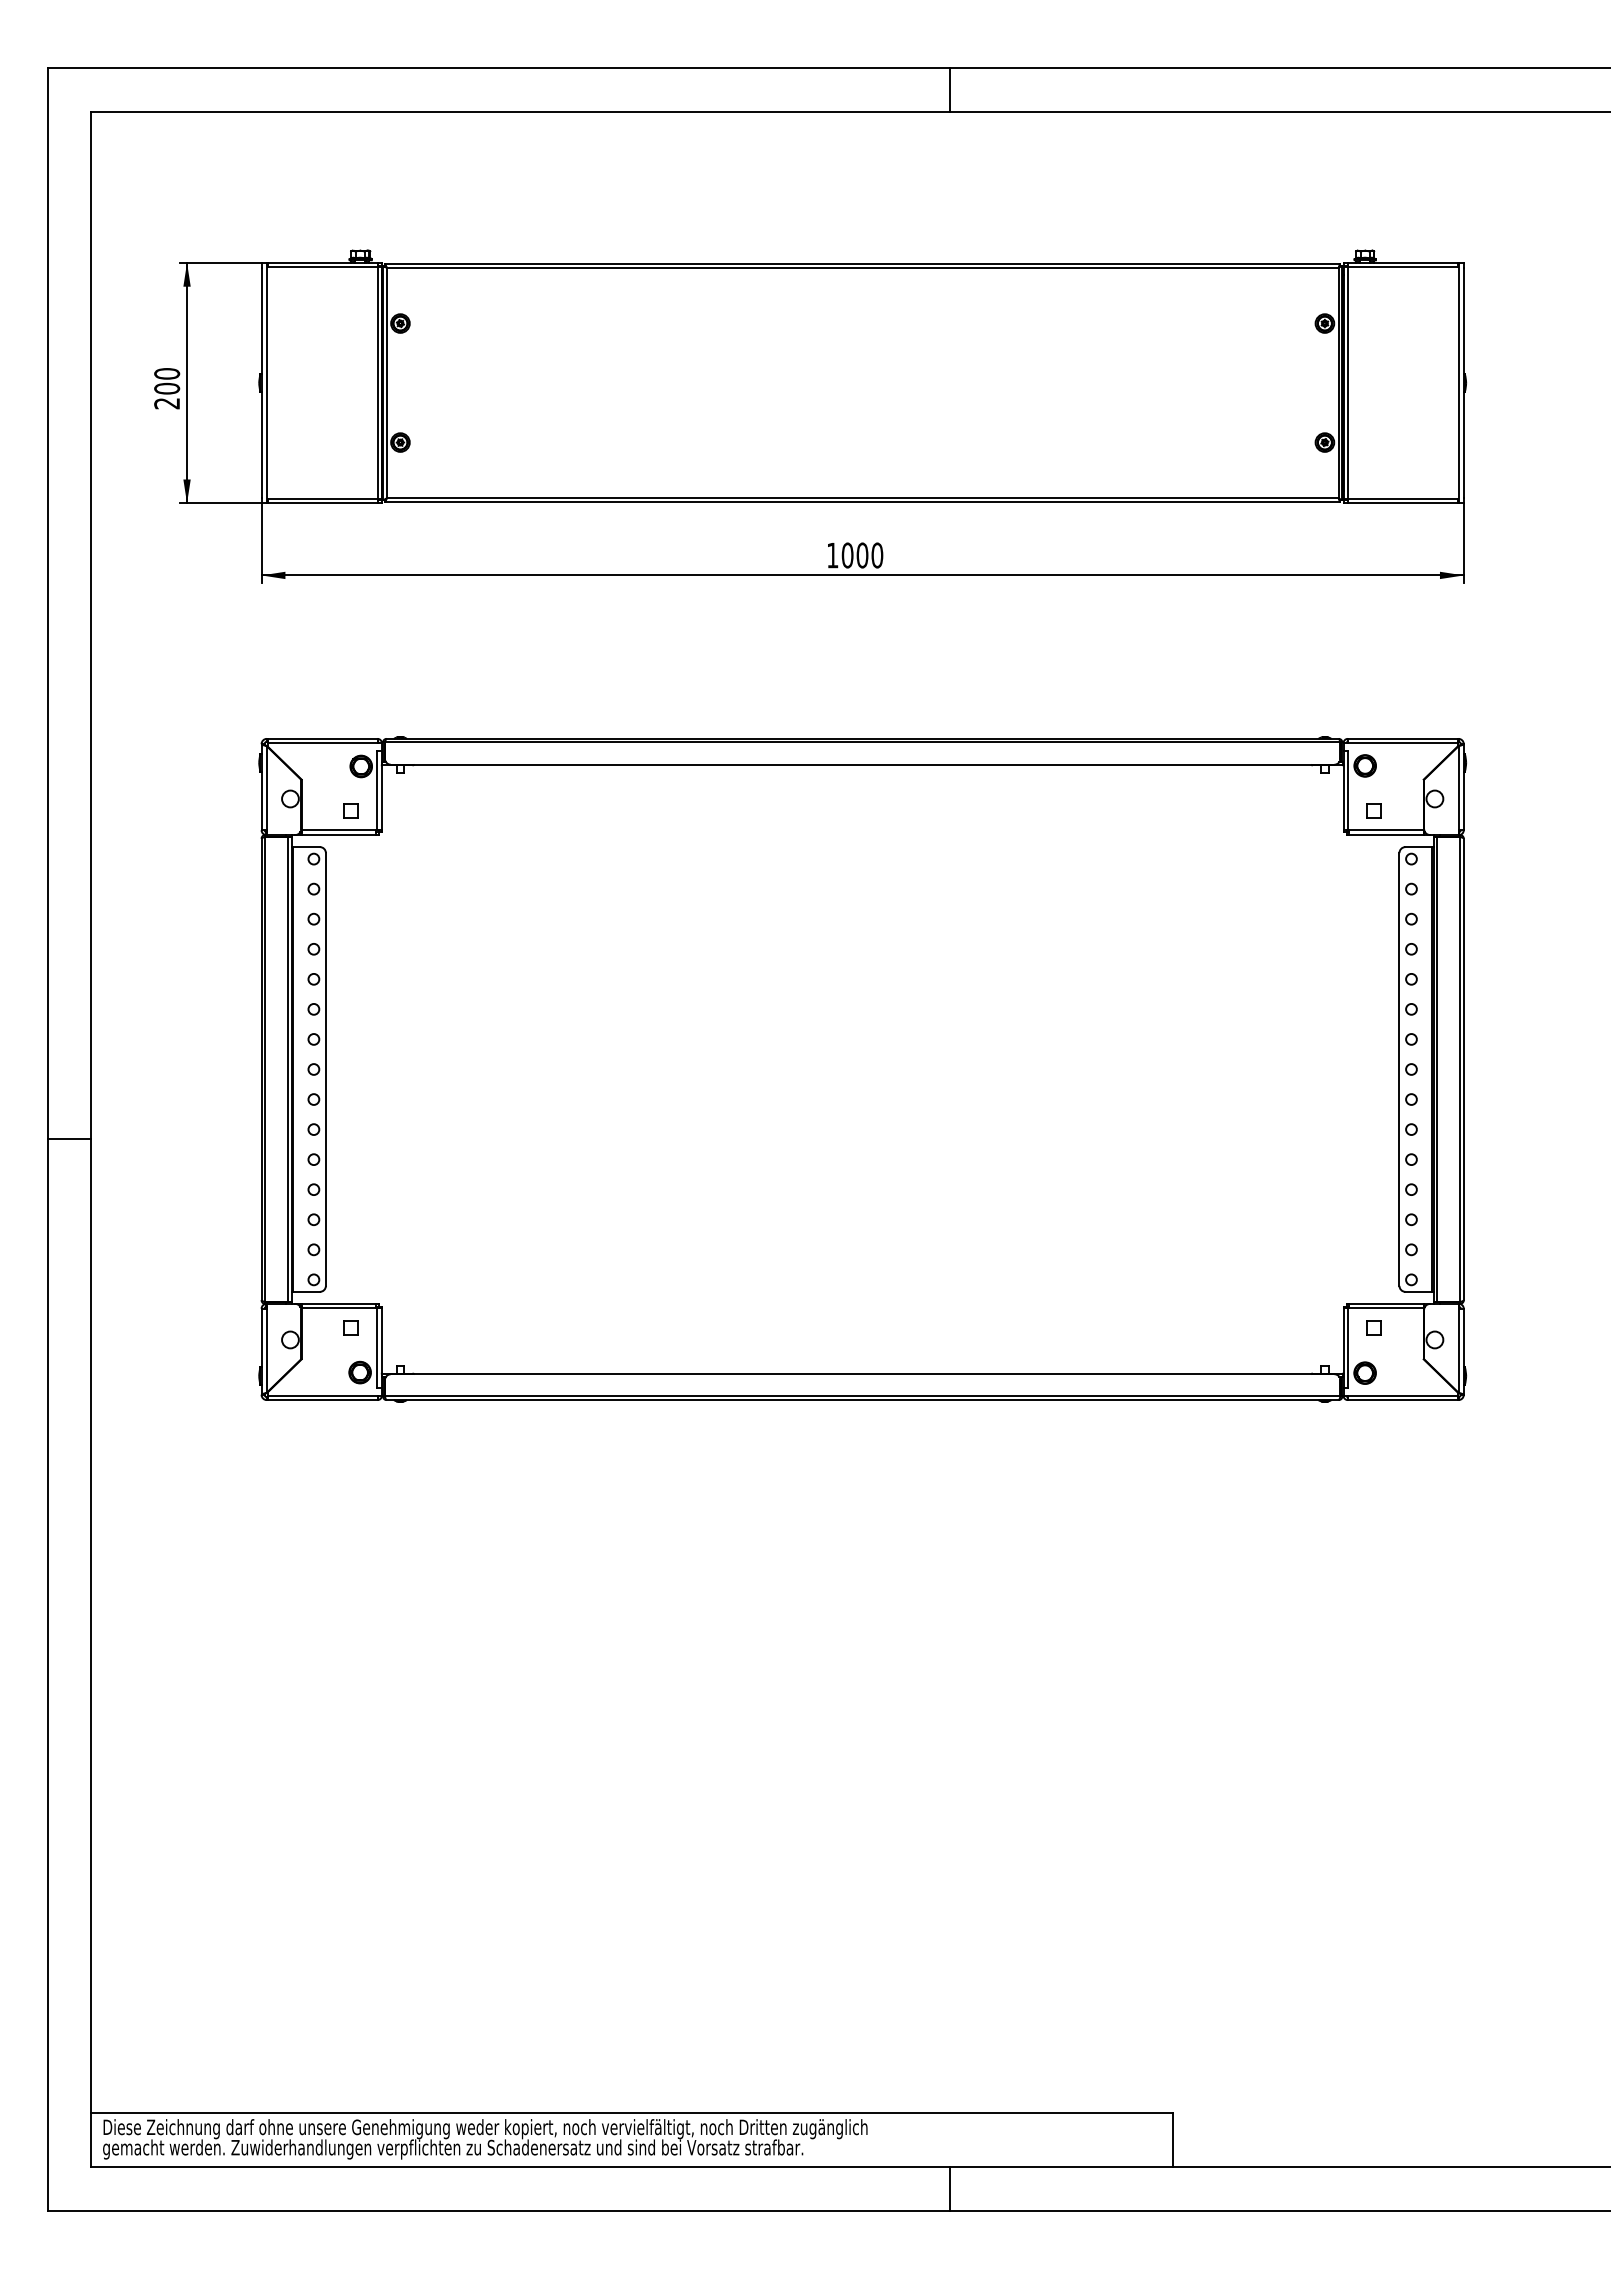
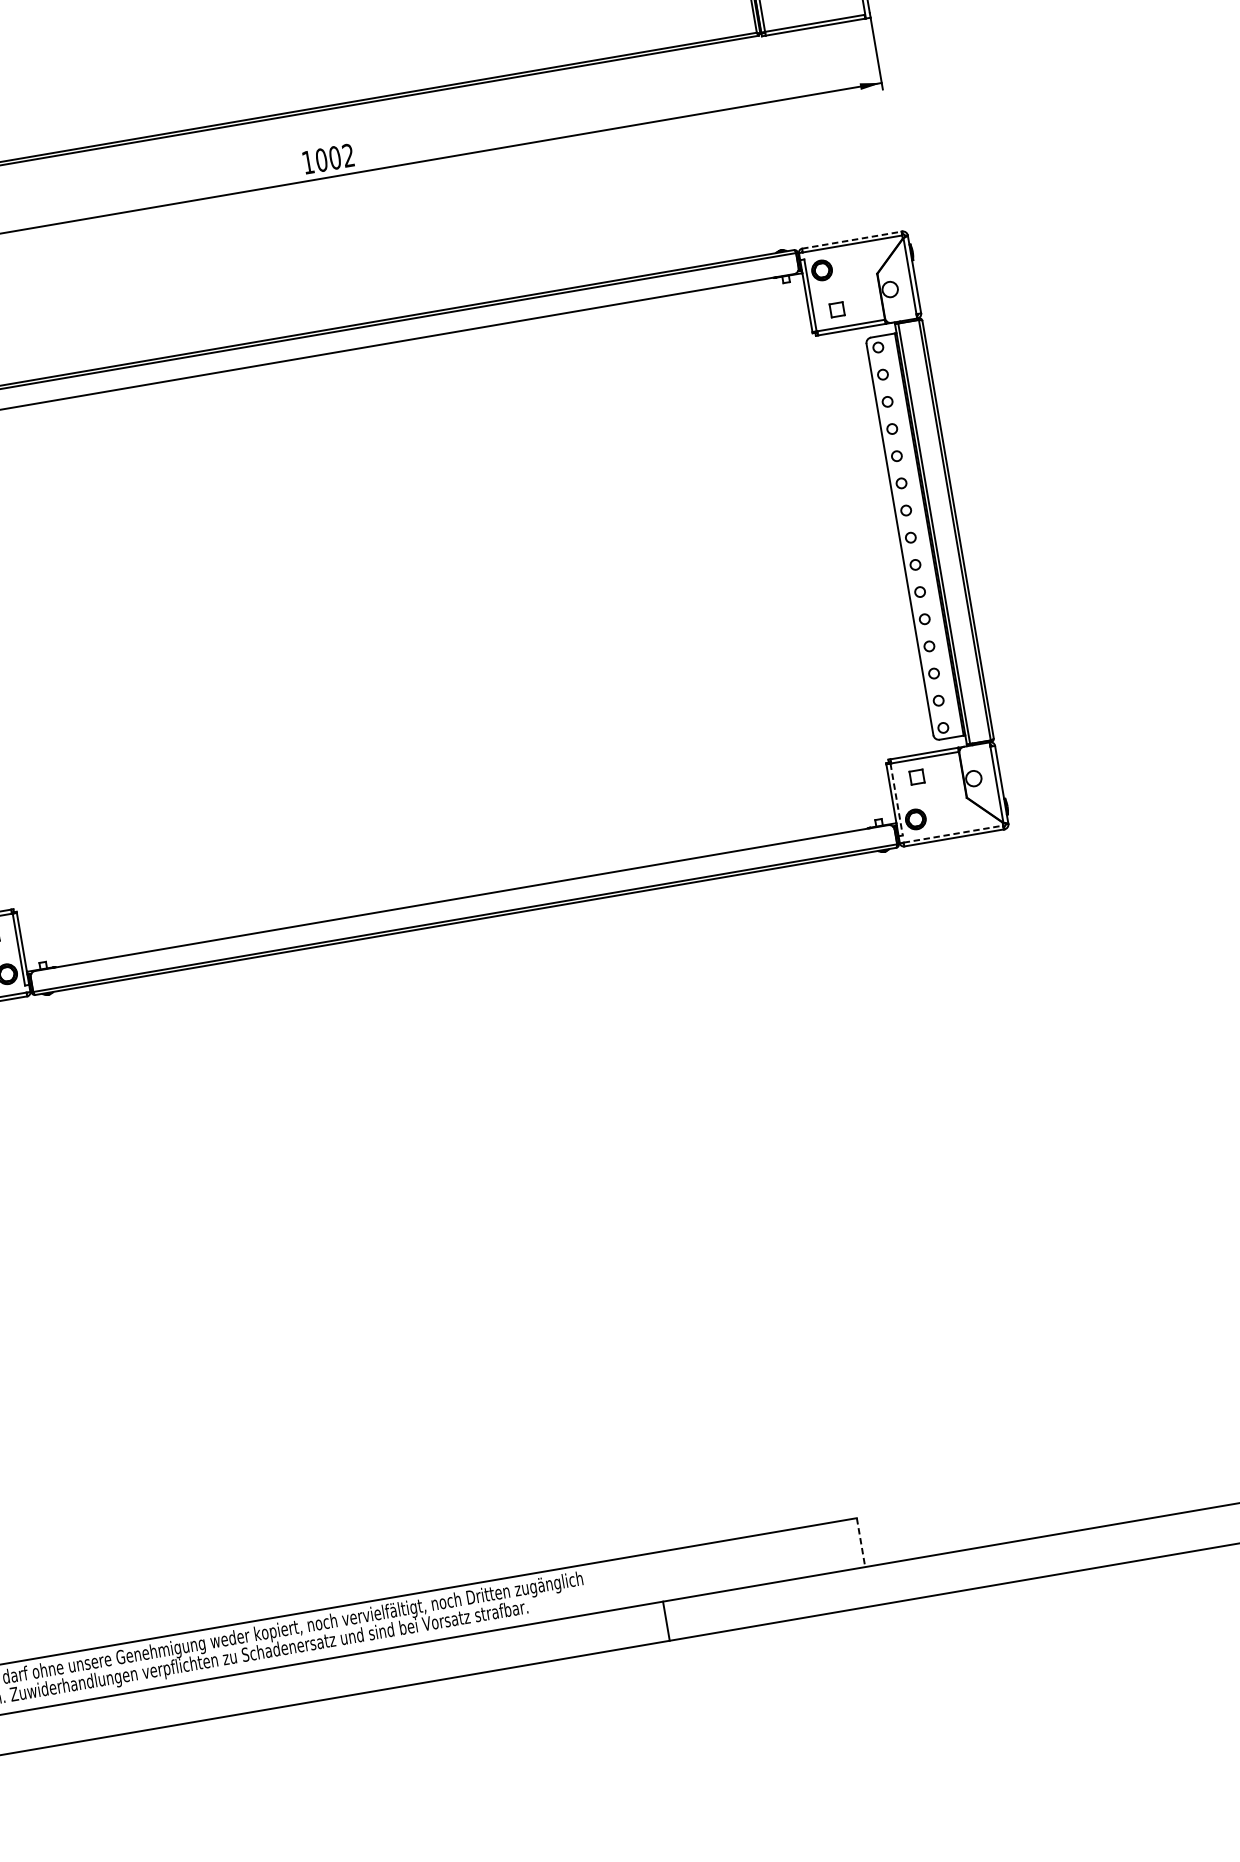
text: (877, 555) -> (348, 155), 1000 -> 1002
line: (1402, 738) -> (851, 239), solid -> dashed
line: (1348, 1348) -> (897, 799), solid -> dashed
line: (1402, 1395) -> (953, 833), solid -> dashed
line: (1173, 2140) -> (861, 1542), solid -> dashed

